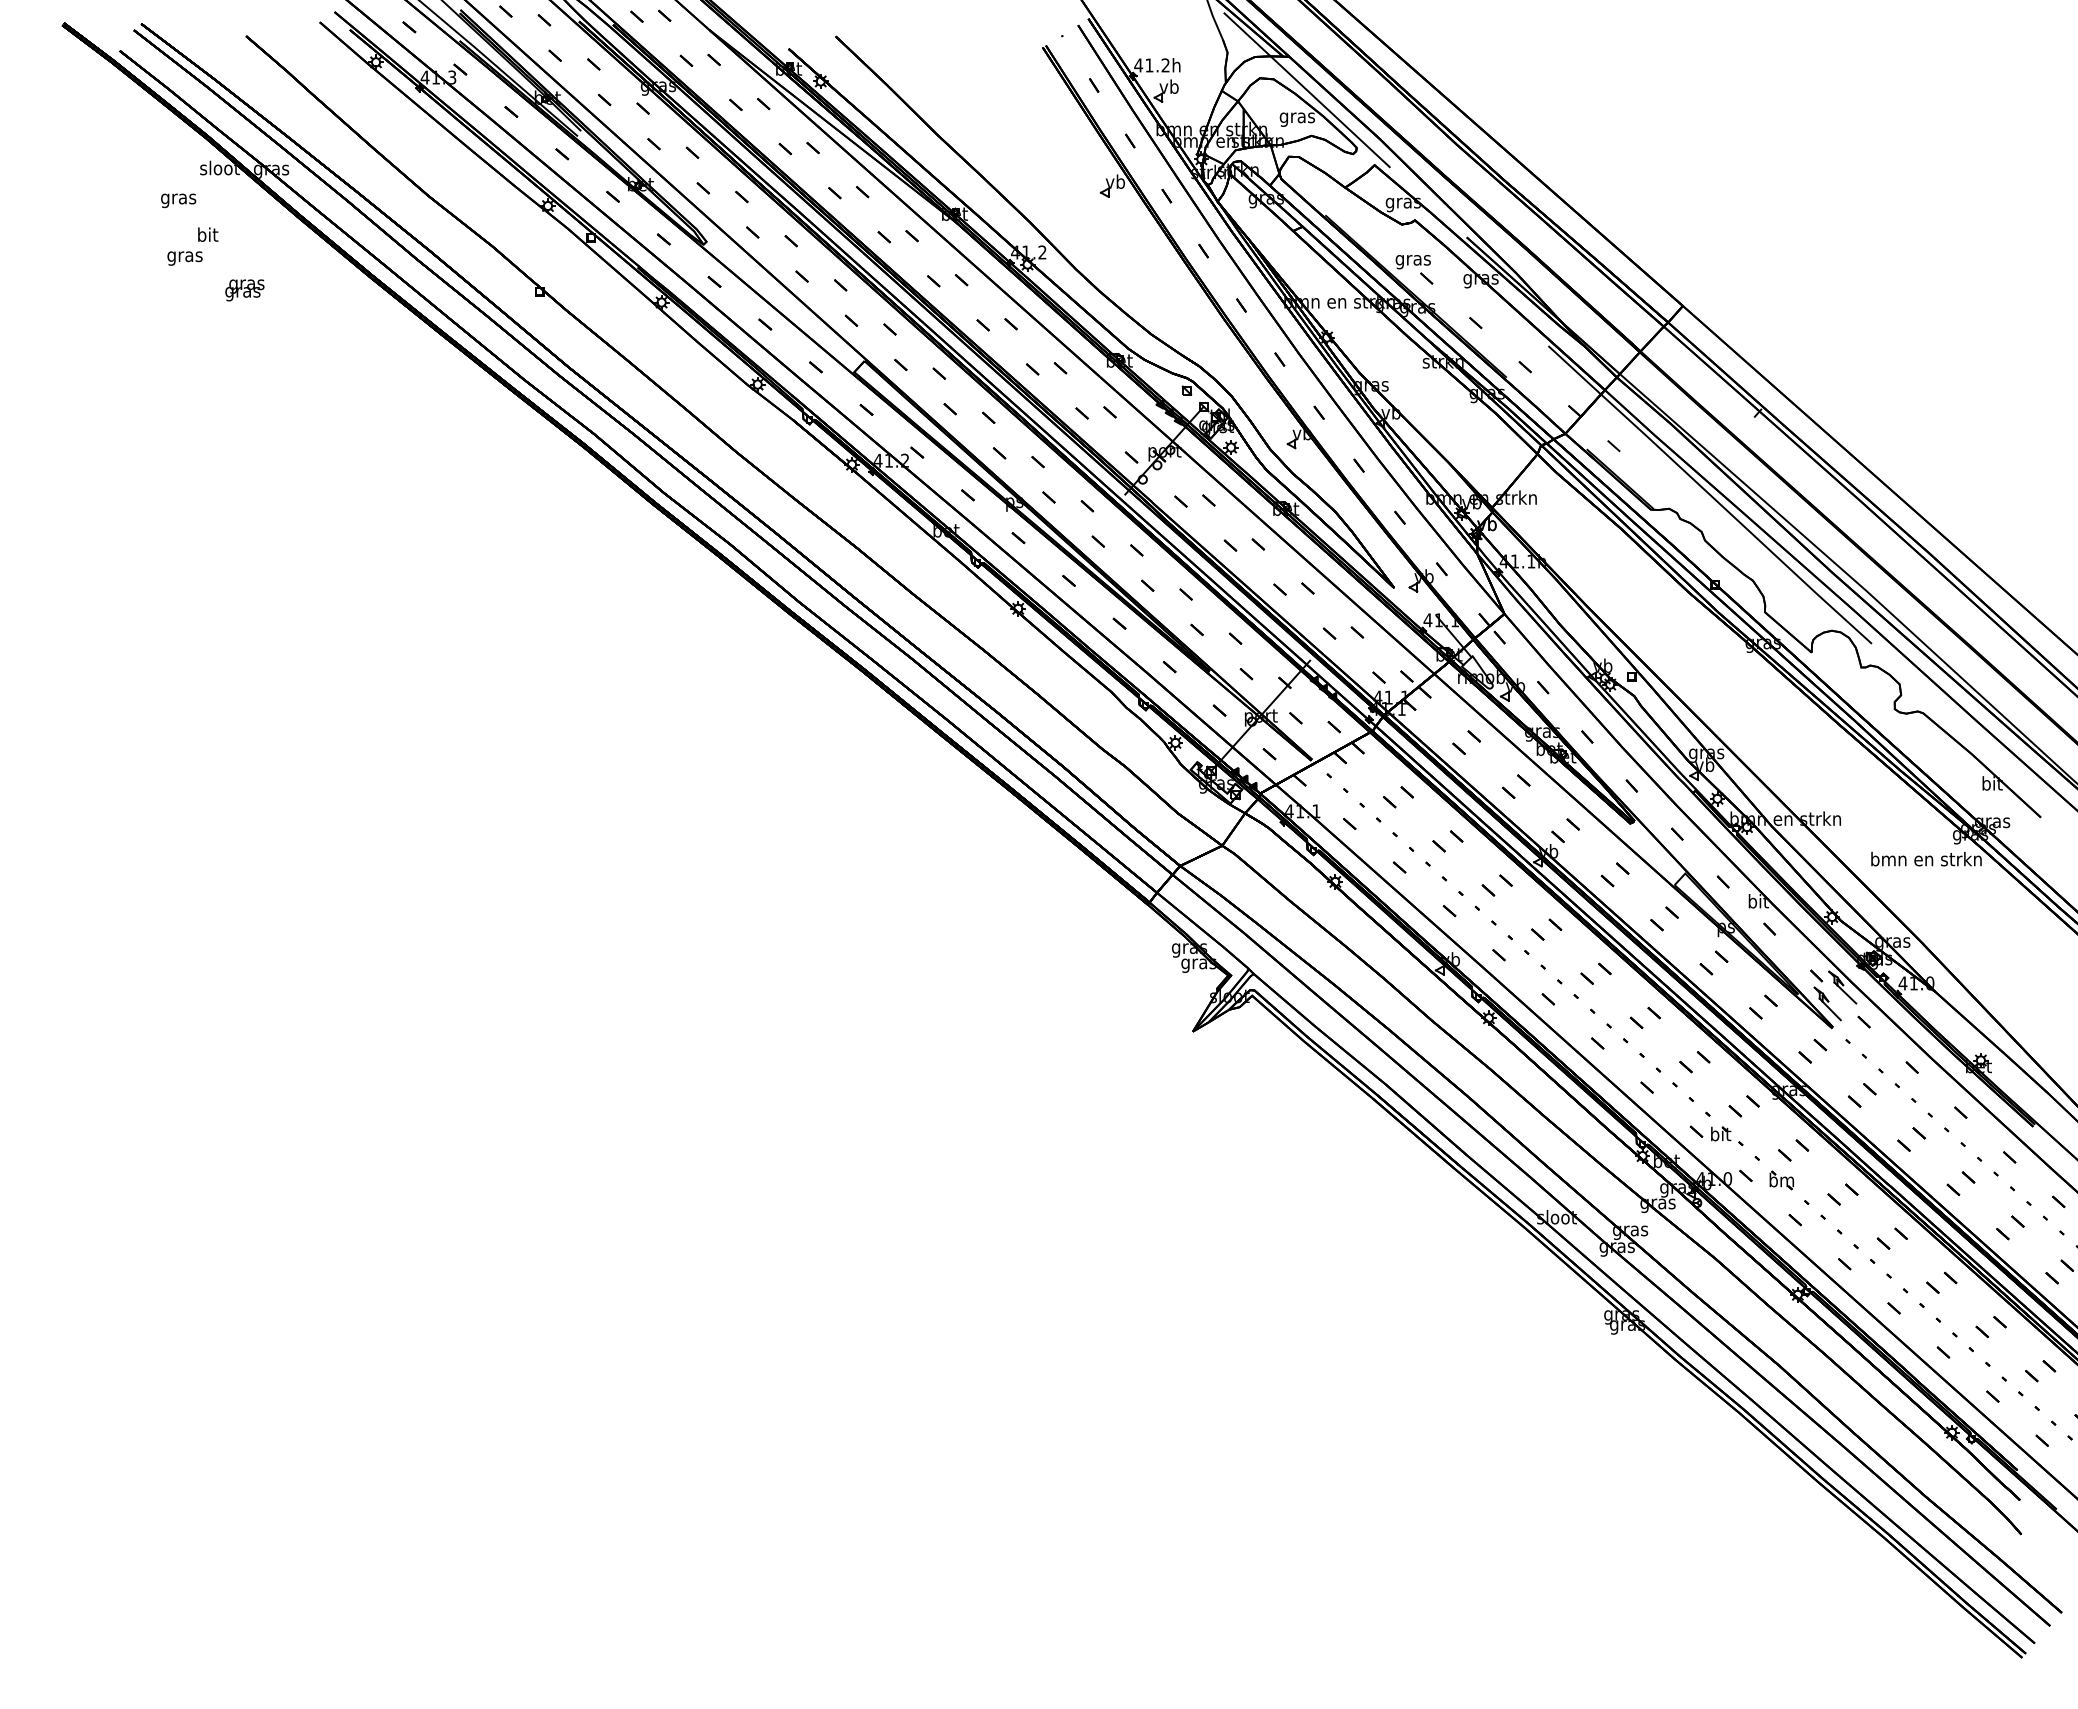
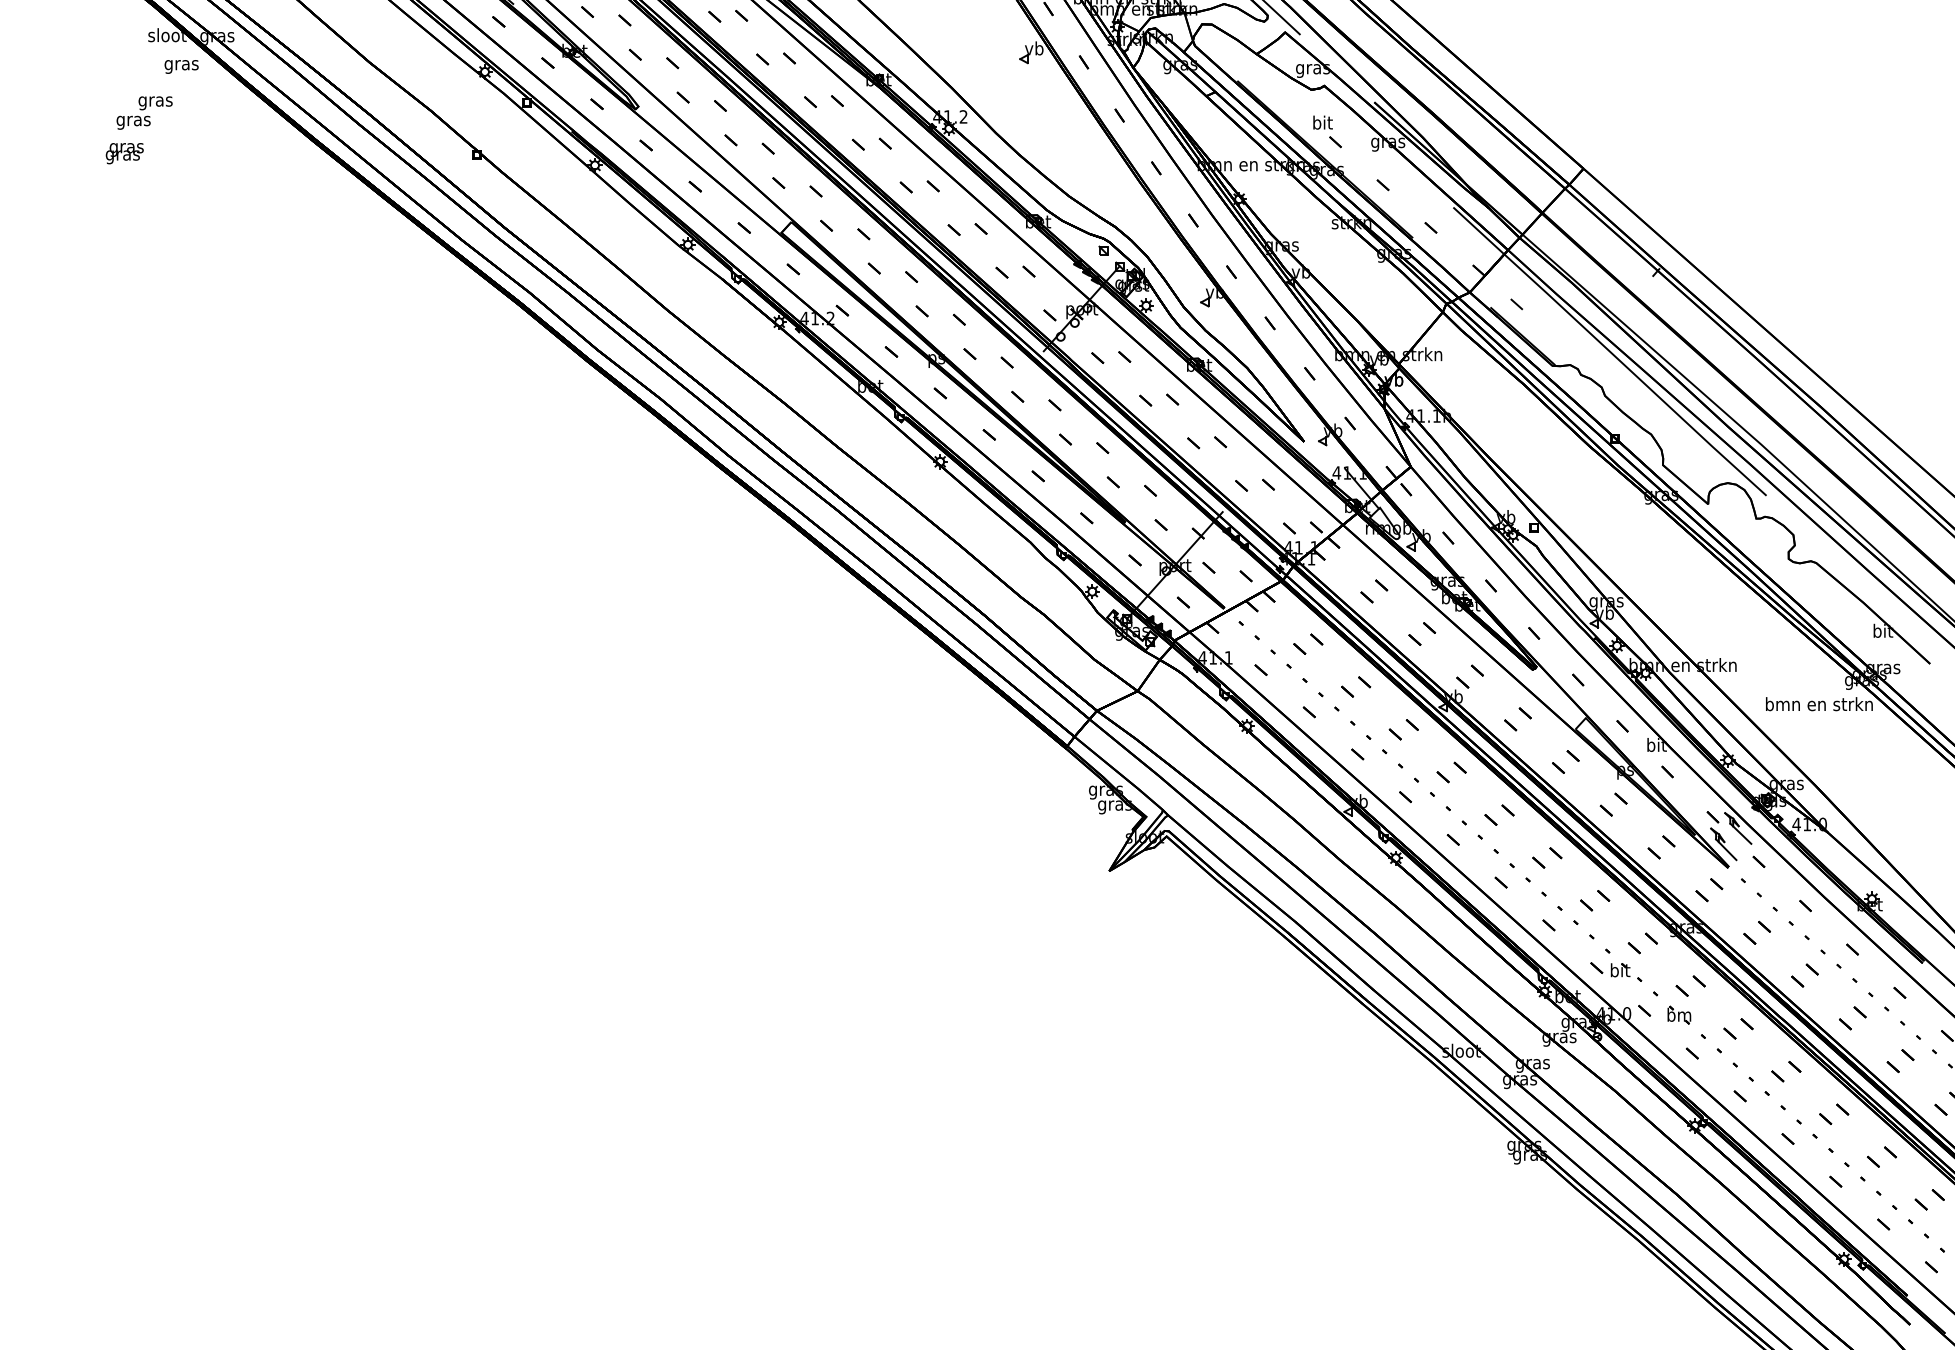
text: (178, 200) -> (181, 66), moved
text: (207, 236) -> (155, 101), bit -> gras
text: (1412, 260) -> (1321, 124), gras -> bit
text: (244, 290) -> (124, 153), moved

